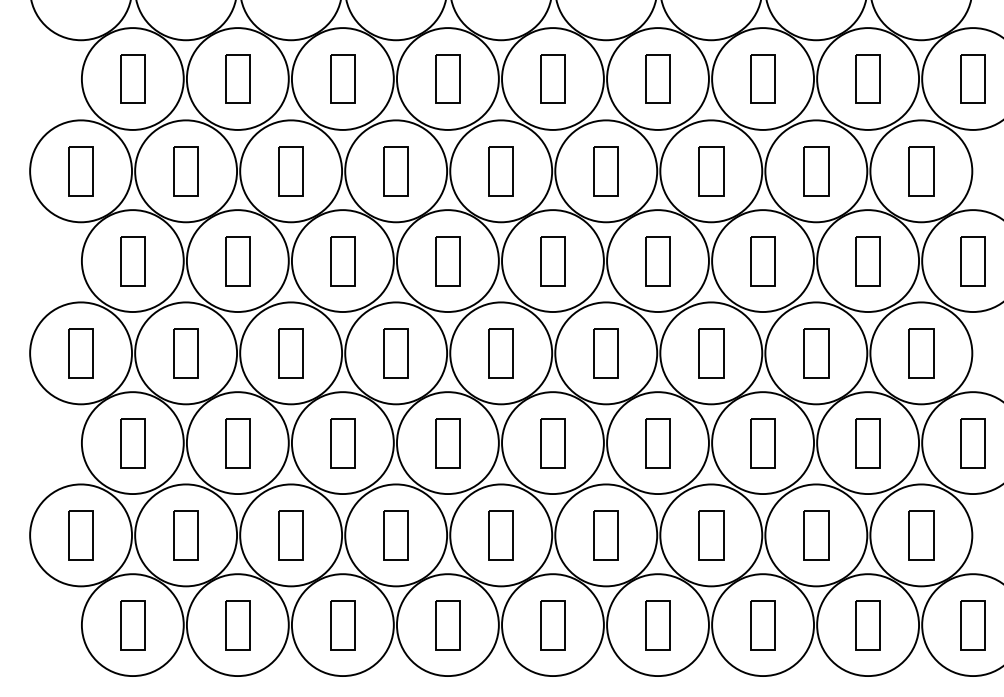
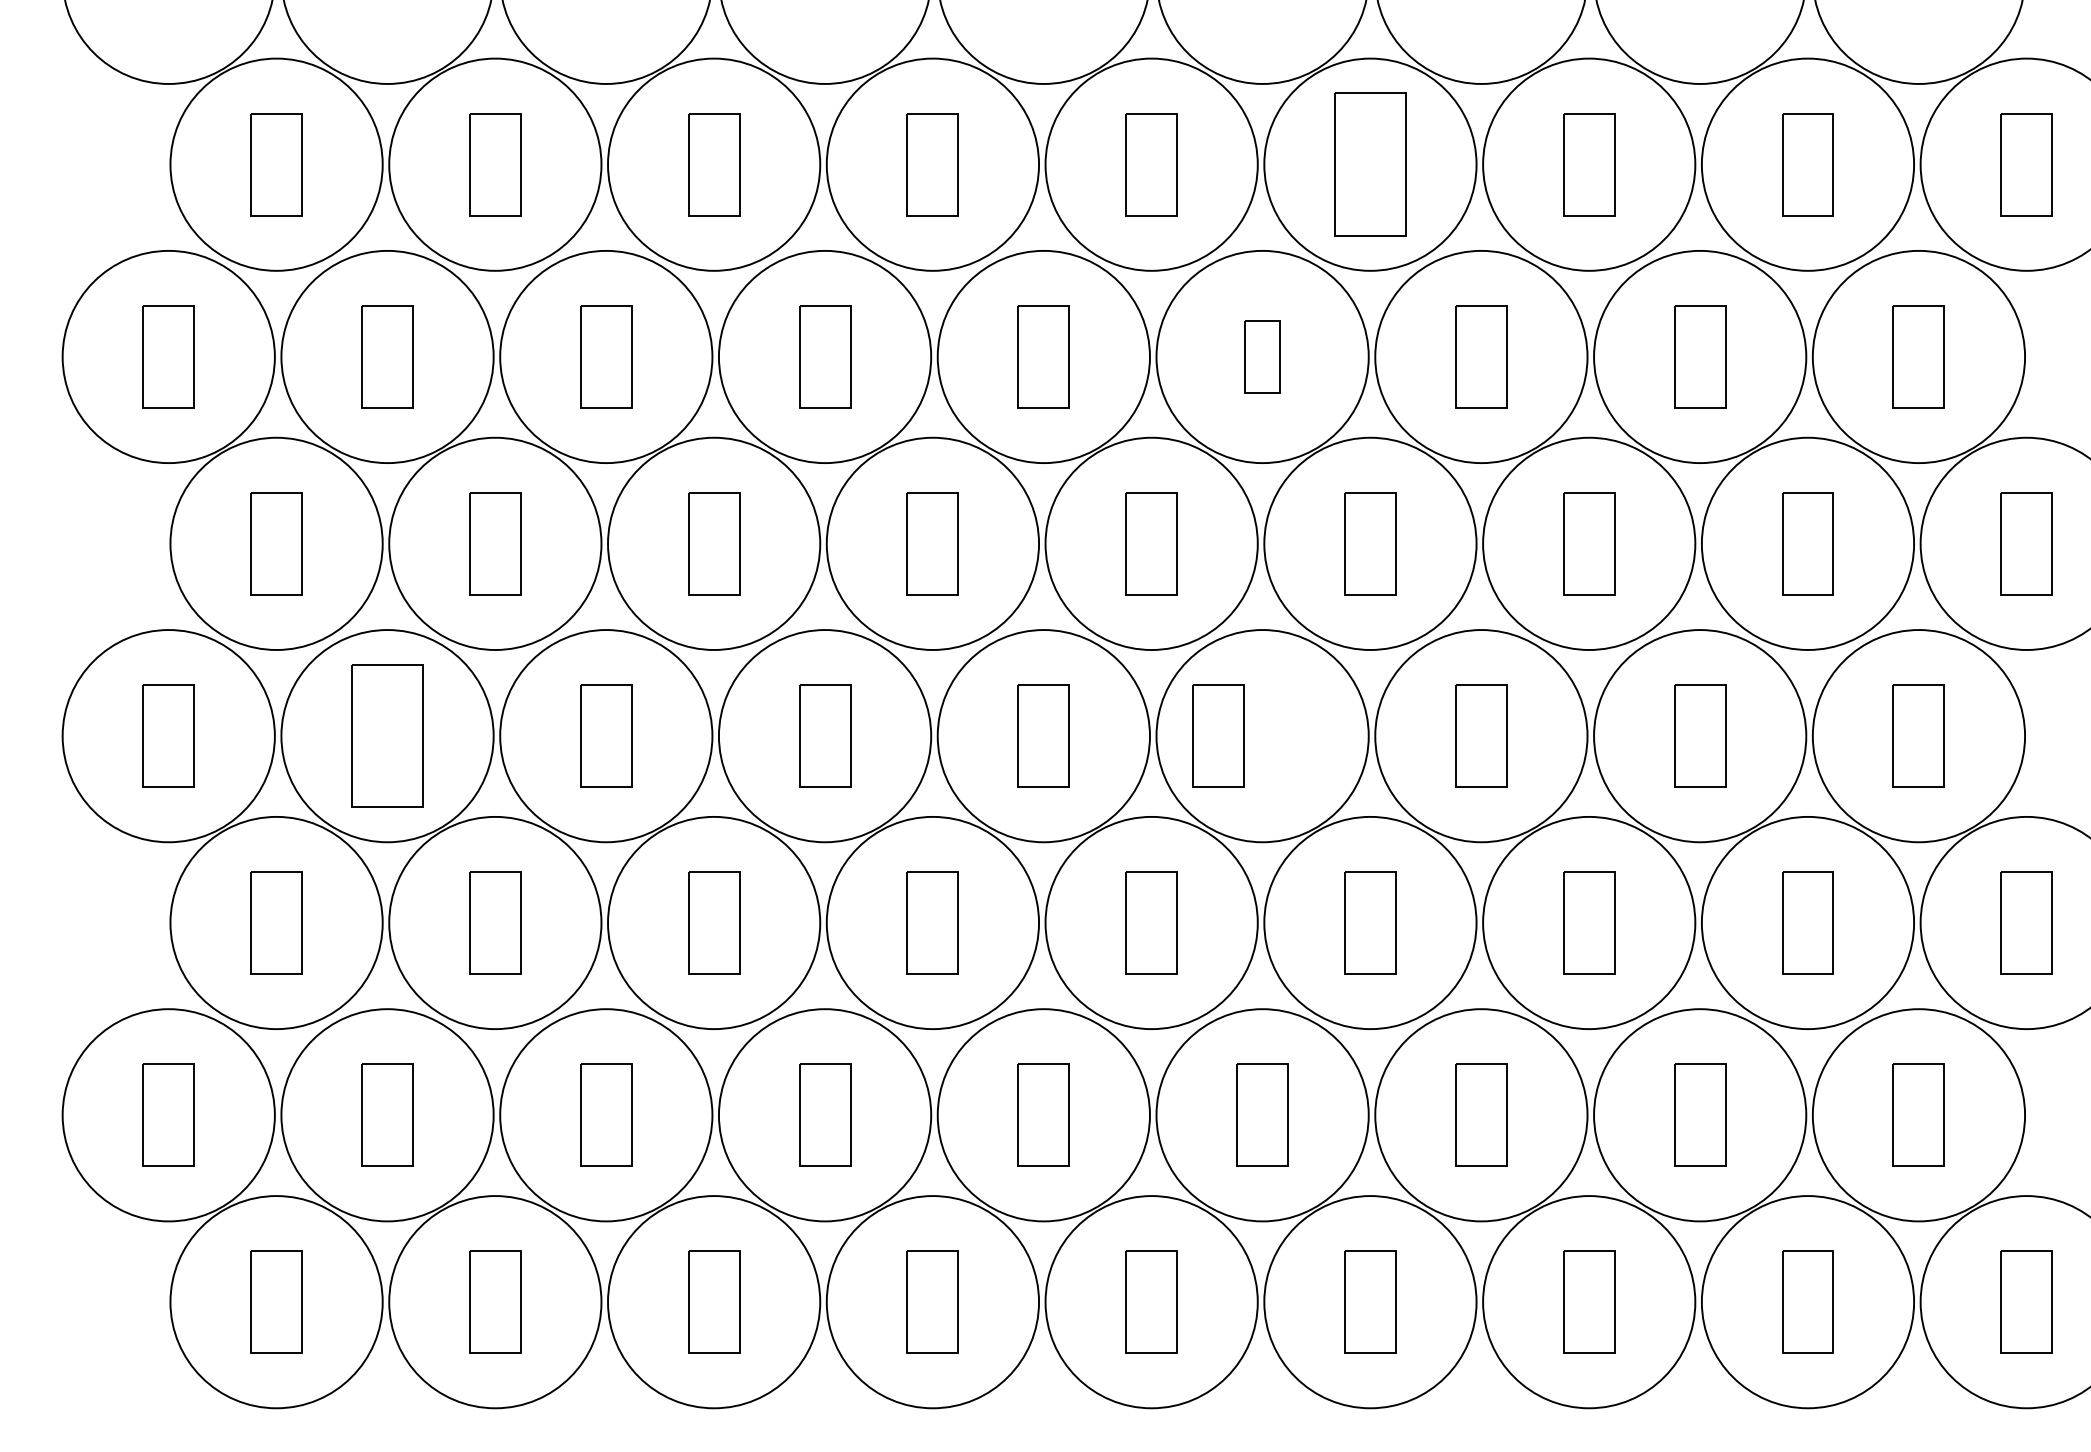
part: (657, 78) -> (1369, 163), size x1.4
part: (605, 171) -> (1261, 357), size x0.7
part: (185, 353) -> (386, 736), size x1.4
part: (605, 353) -> (1217, 736), moved

